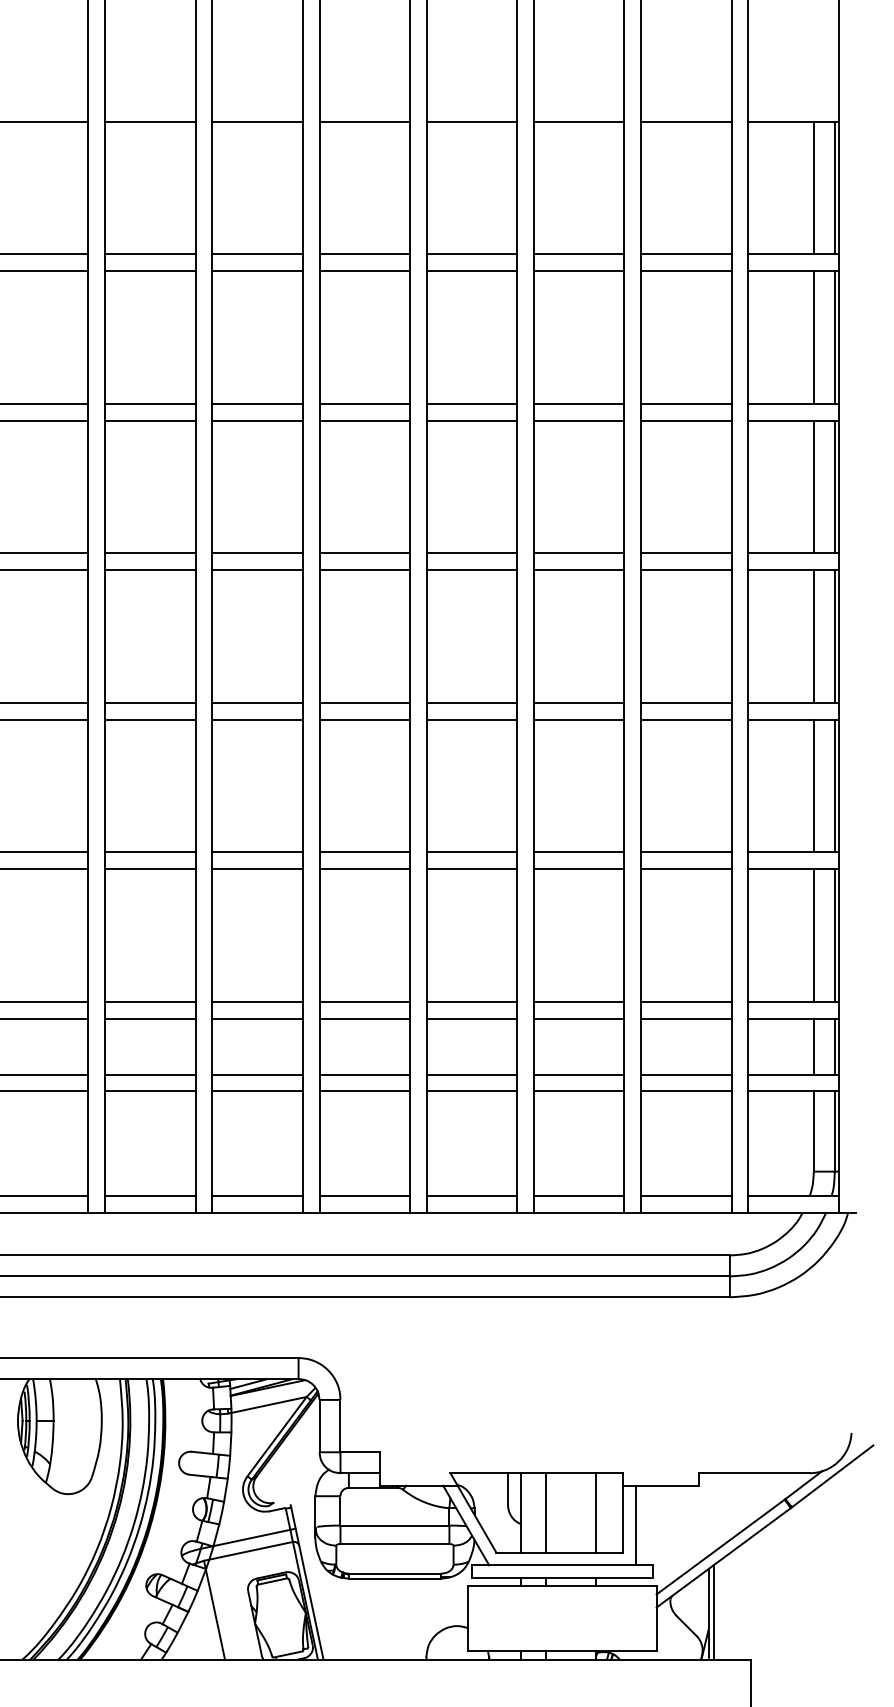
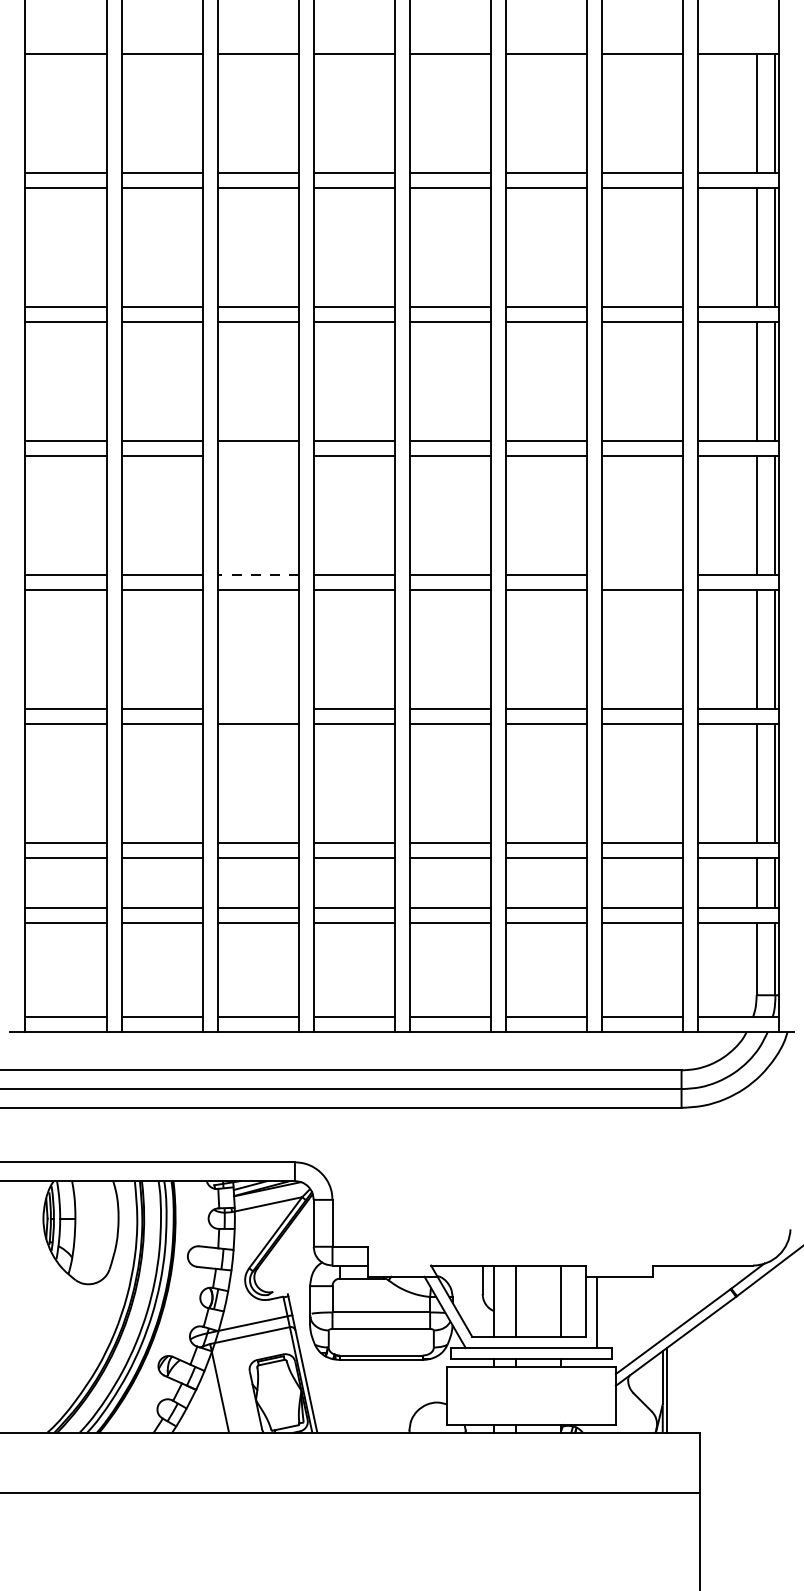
line: (256, 570) -> (257, 456), removed
line: (257, 703) -> (258, 575), solid -> dashed
line: (686, 703) -> (642, 575), removed
line: (256, 852) -> (257, 709), removed

